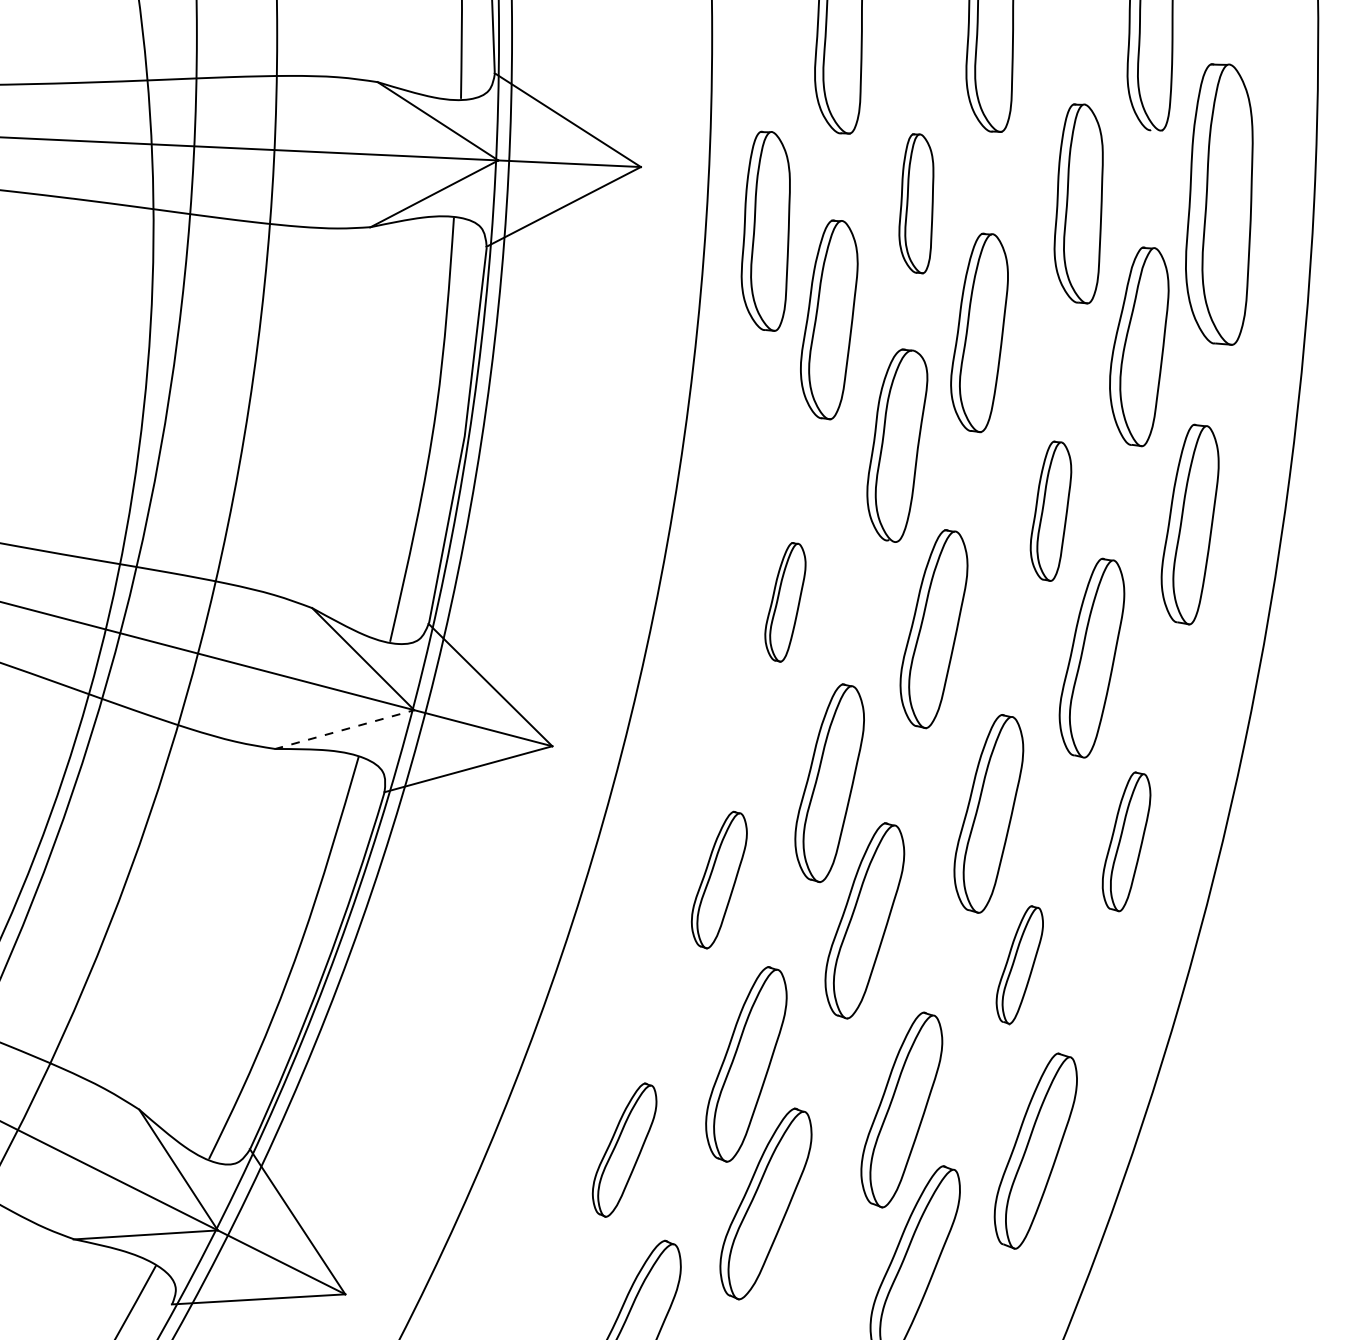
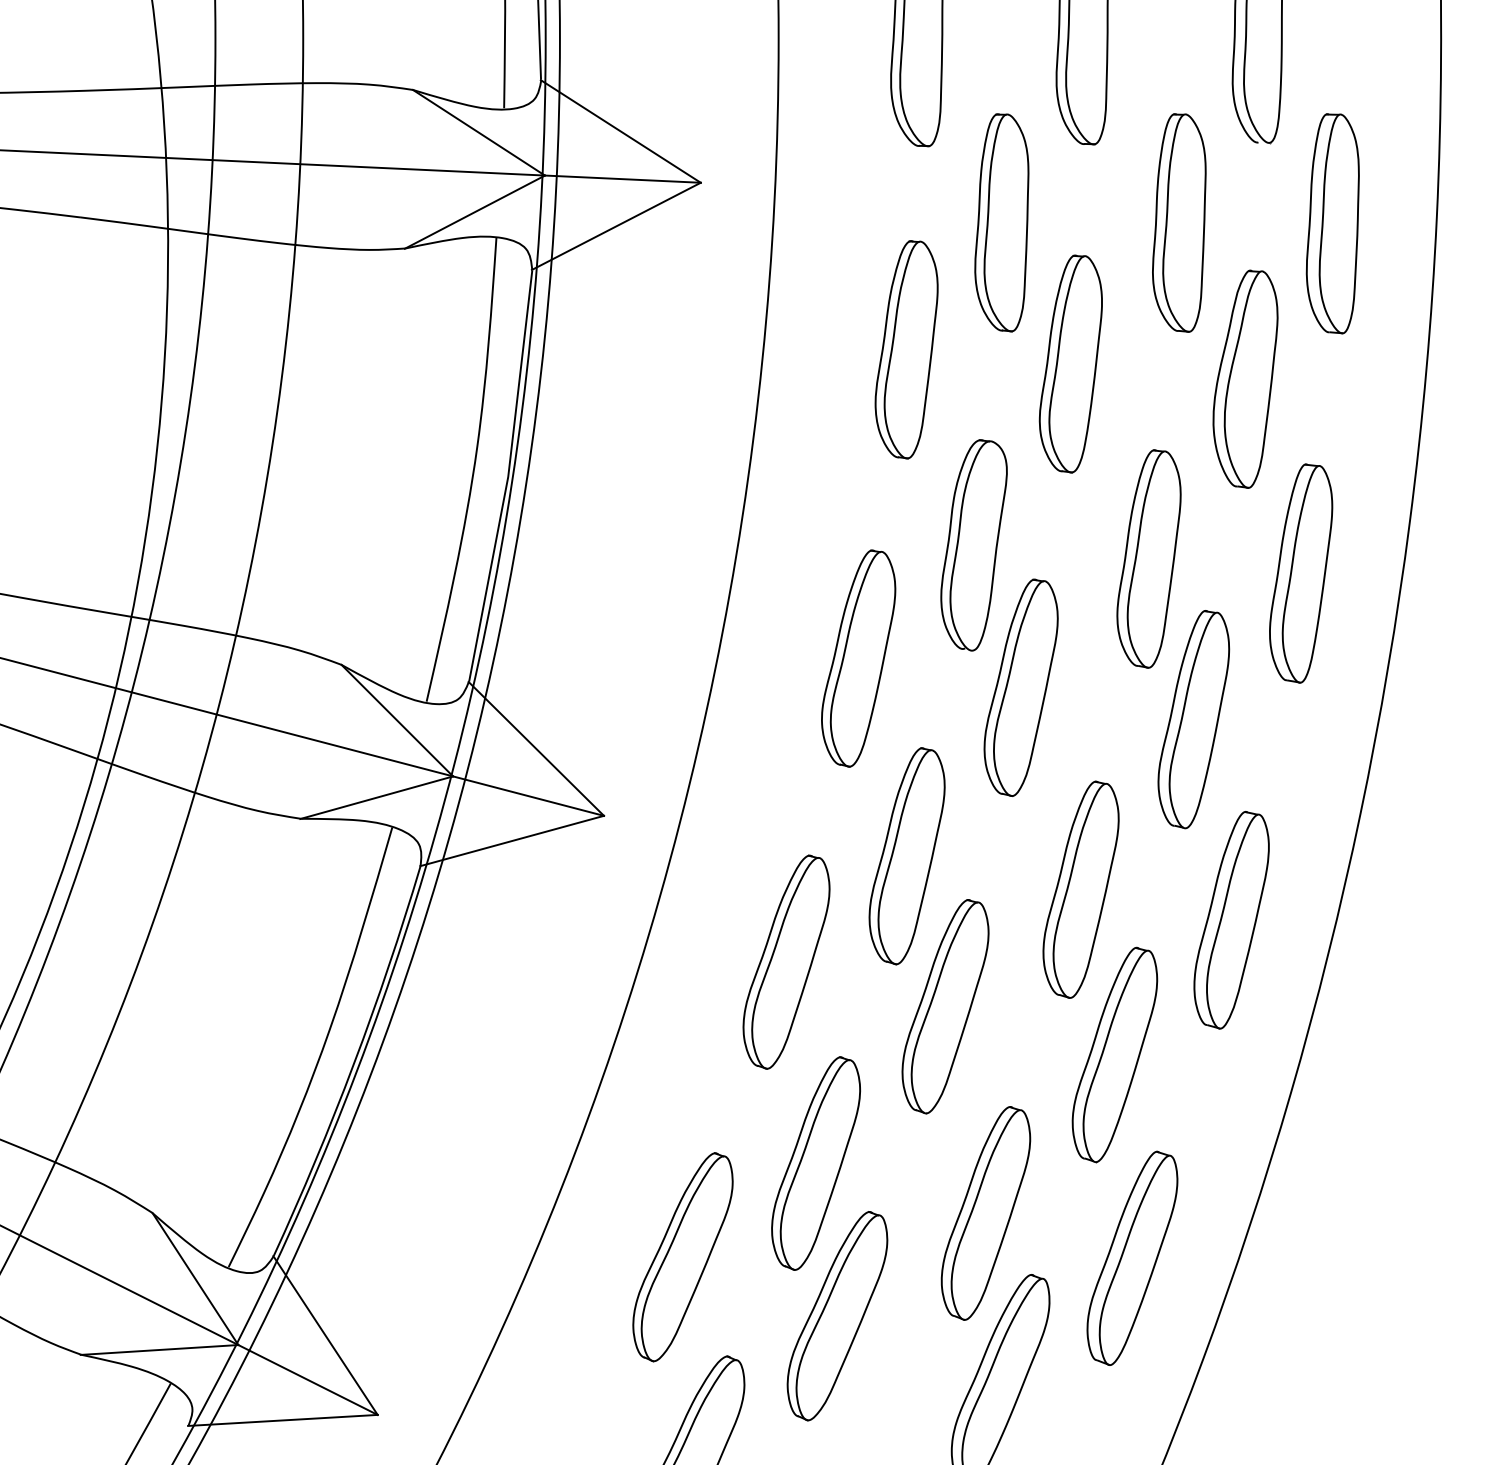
part: (916, 203) -> (1001, 222), size x1.43
part: (1218, 204) -> (1332, 223), size x0.71
part: (766, 230) -> (837, 252), removed
part: (896, 445) -> (973, 545), moved
part: (1050, 510) -> (1148, 558), size x1.43
part: (785, 602) -> (858, 658), size x1.67
line: (345, 729) -> (377, 797), dashed -> solid
part: (1126, 842) -> (1231, 920), size x1.43
part: (719, 879) -> (786, 961), size x1.43
part: (1019, 964) -> (1114, 1054), size x1.67
part: (624, 1150) -> (682, 1257), size x1.43

